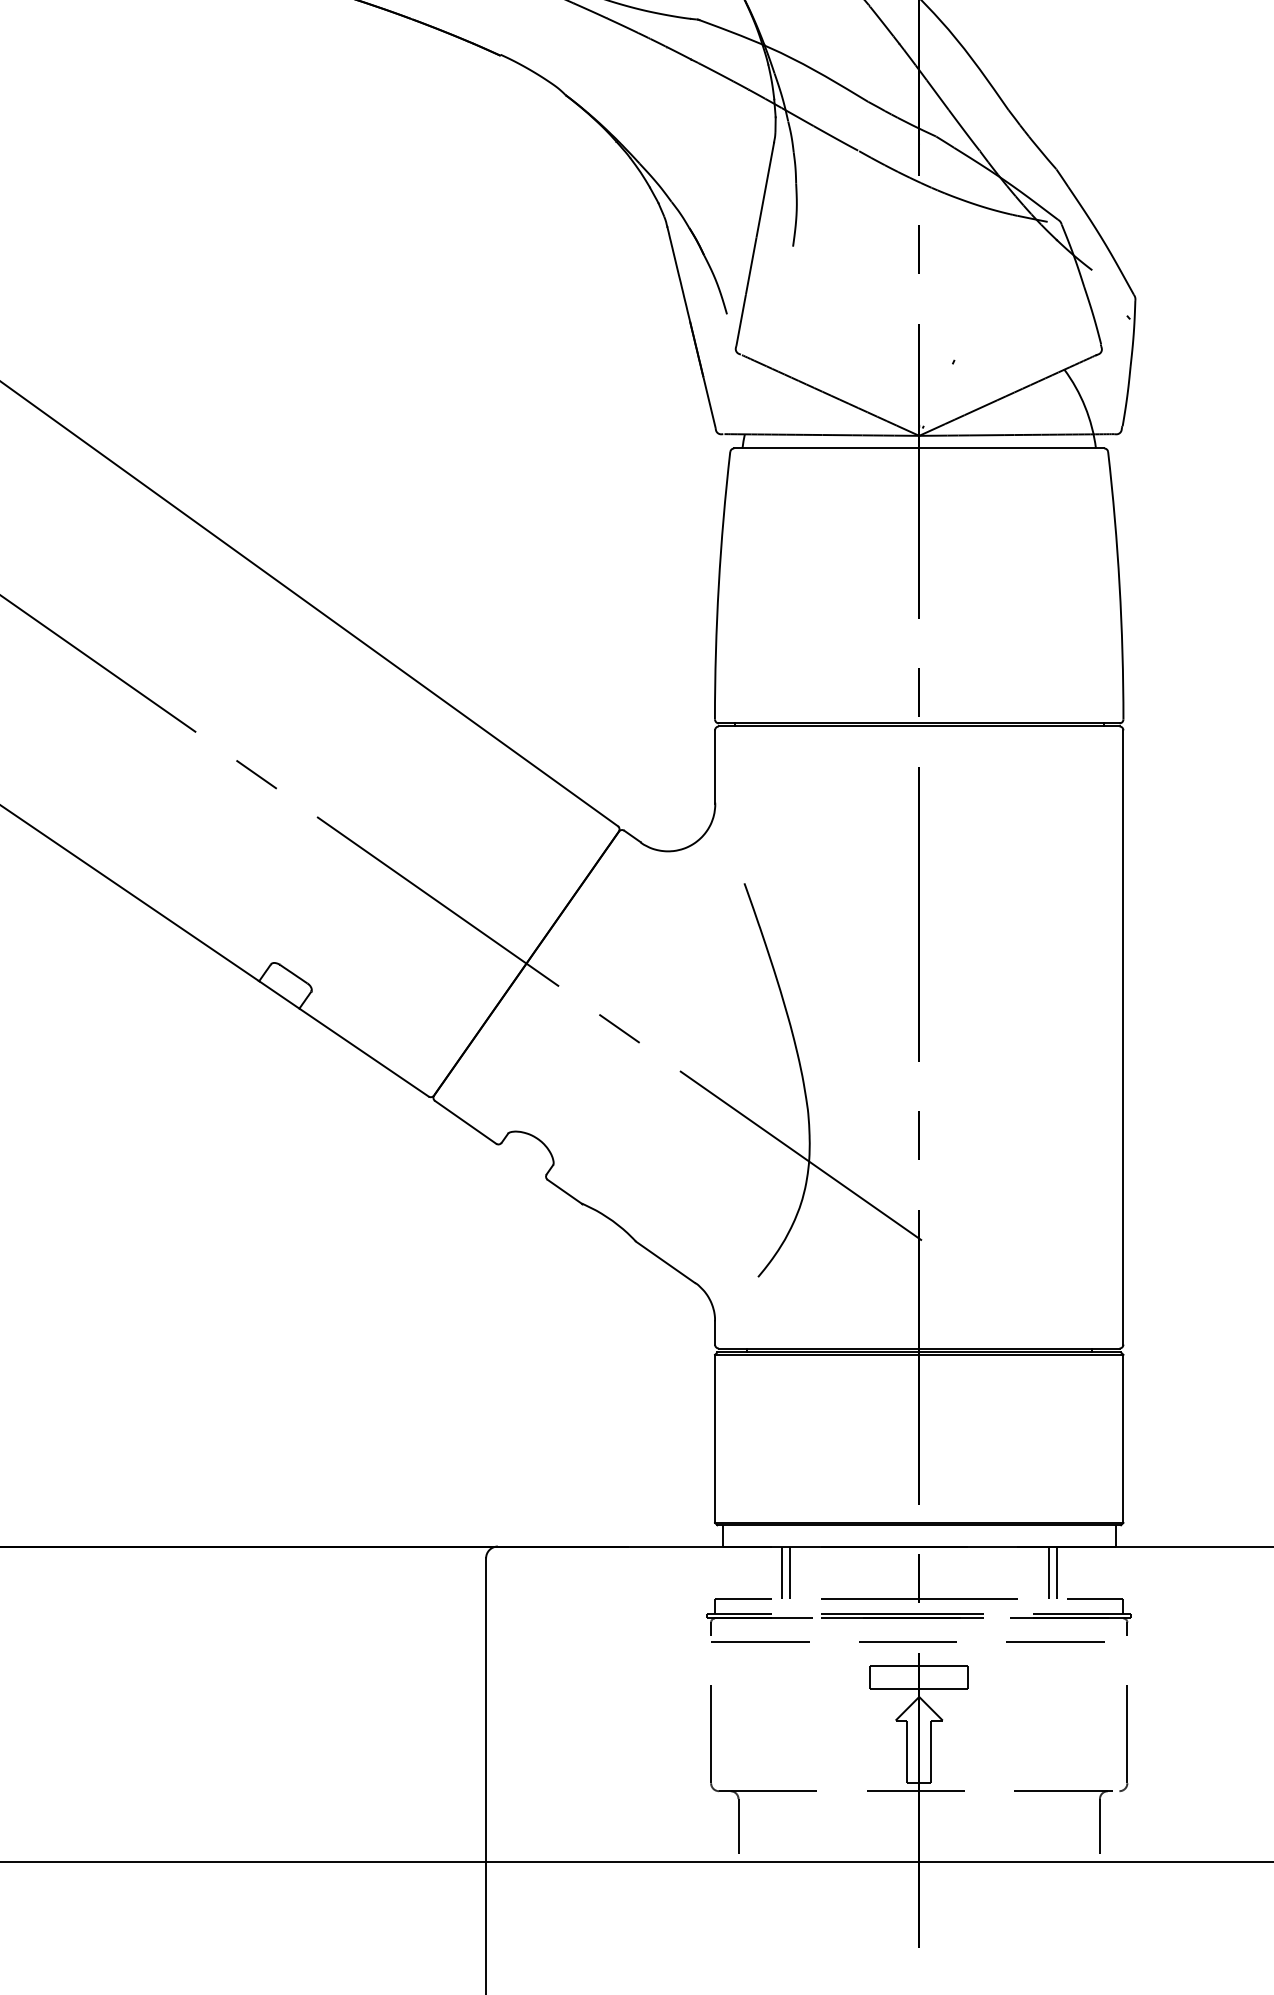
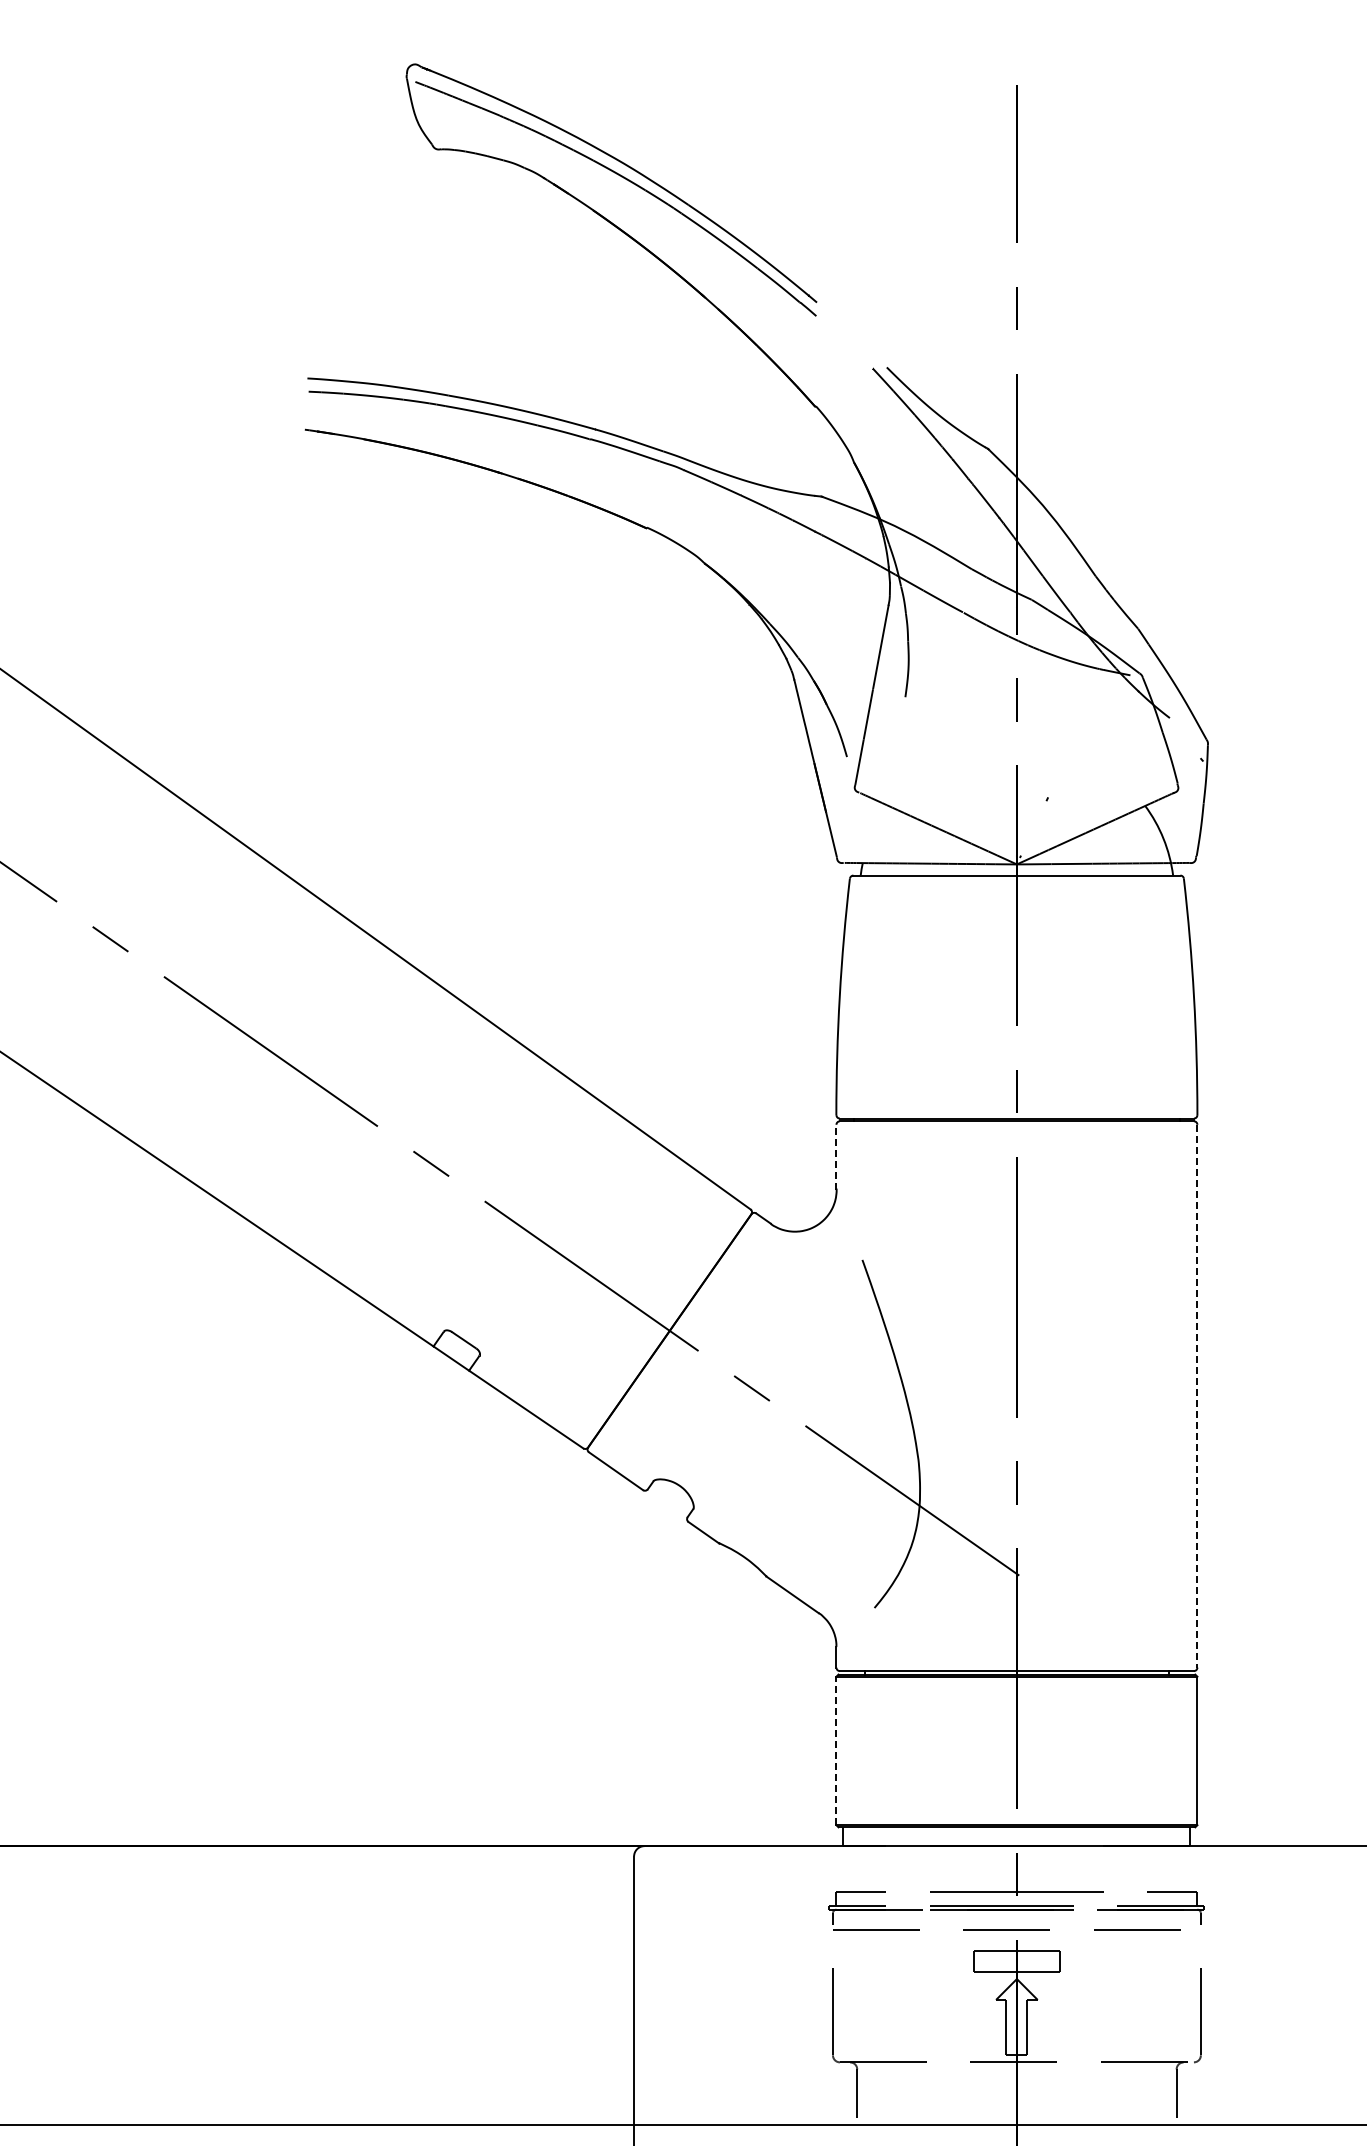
line: (715, 766) -> (836, 1156), solid -> dashed
line: (1123, 1037) -> (1197, 1396), solid -> dashed
line: (715, 1438) -> (836, 1750), solid -> dashed
line: (781, 1572) -> (895, 1869), removed
line: (789, 1572) -> (902, 1869), removed
line: (1048, 1572) -> (1131, 1869), removed
line: (1056, 1572) -> (1138, 1869), removed

